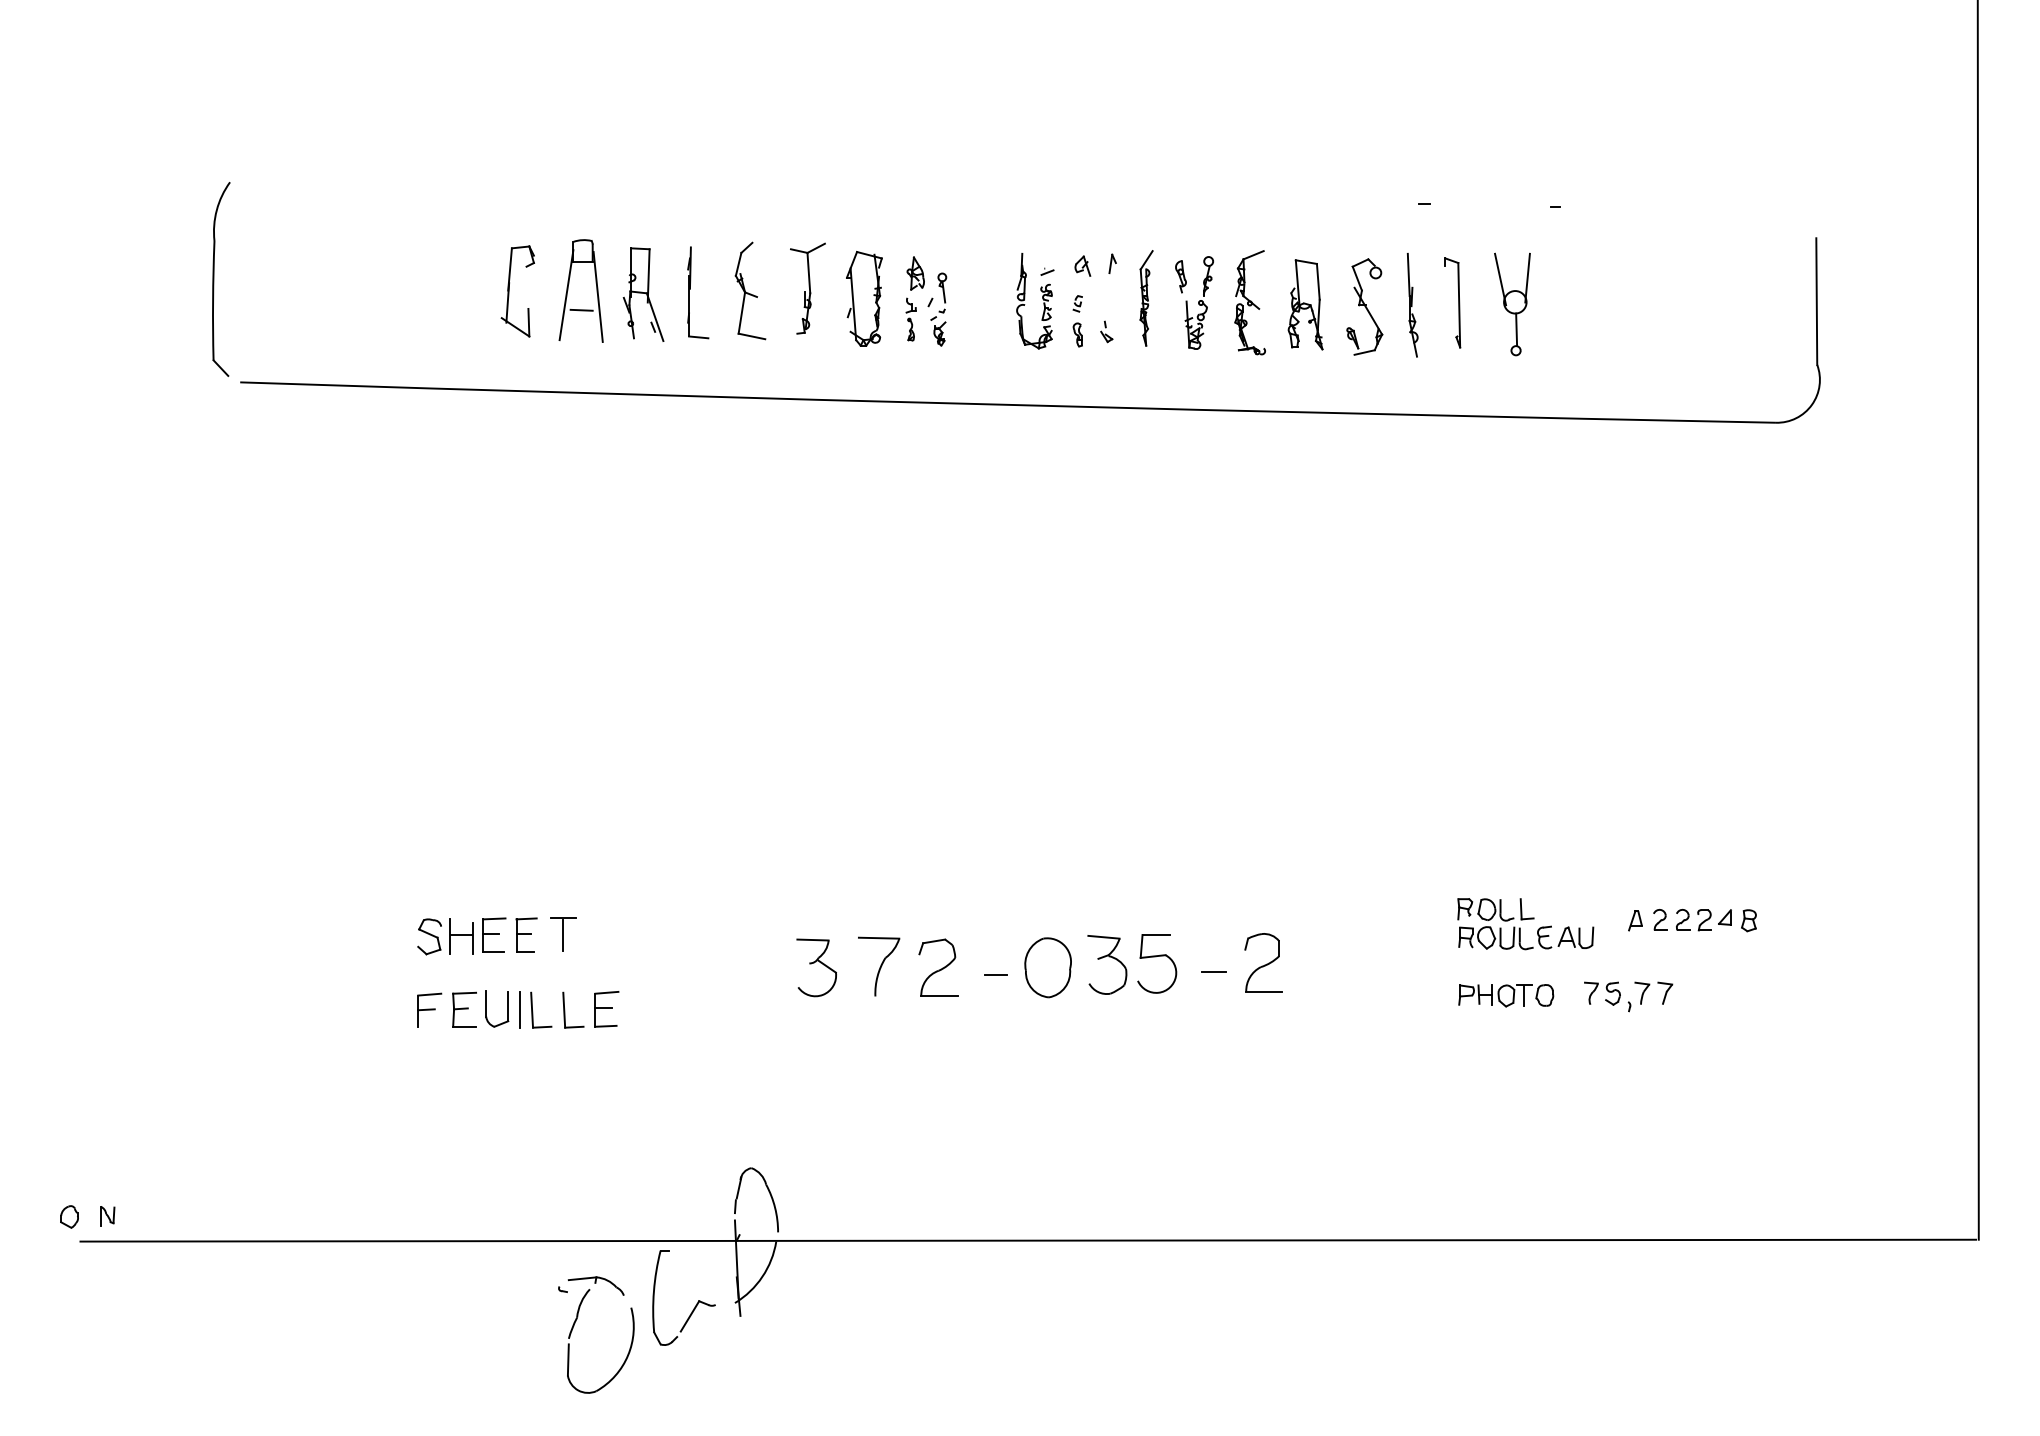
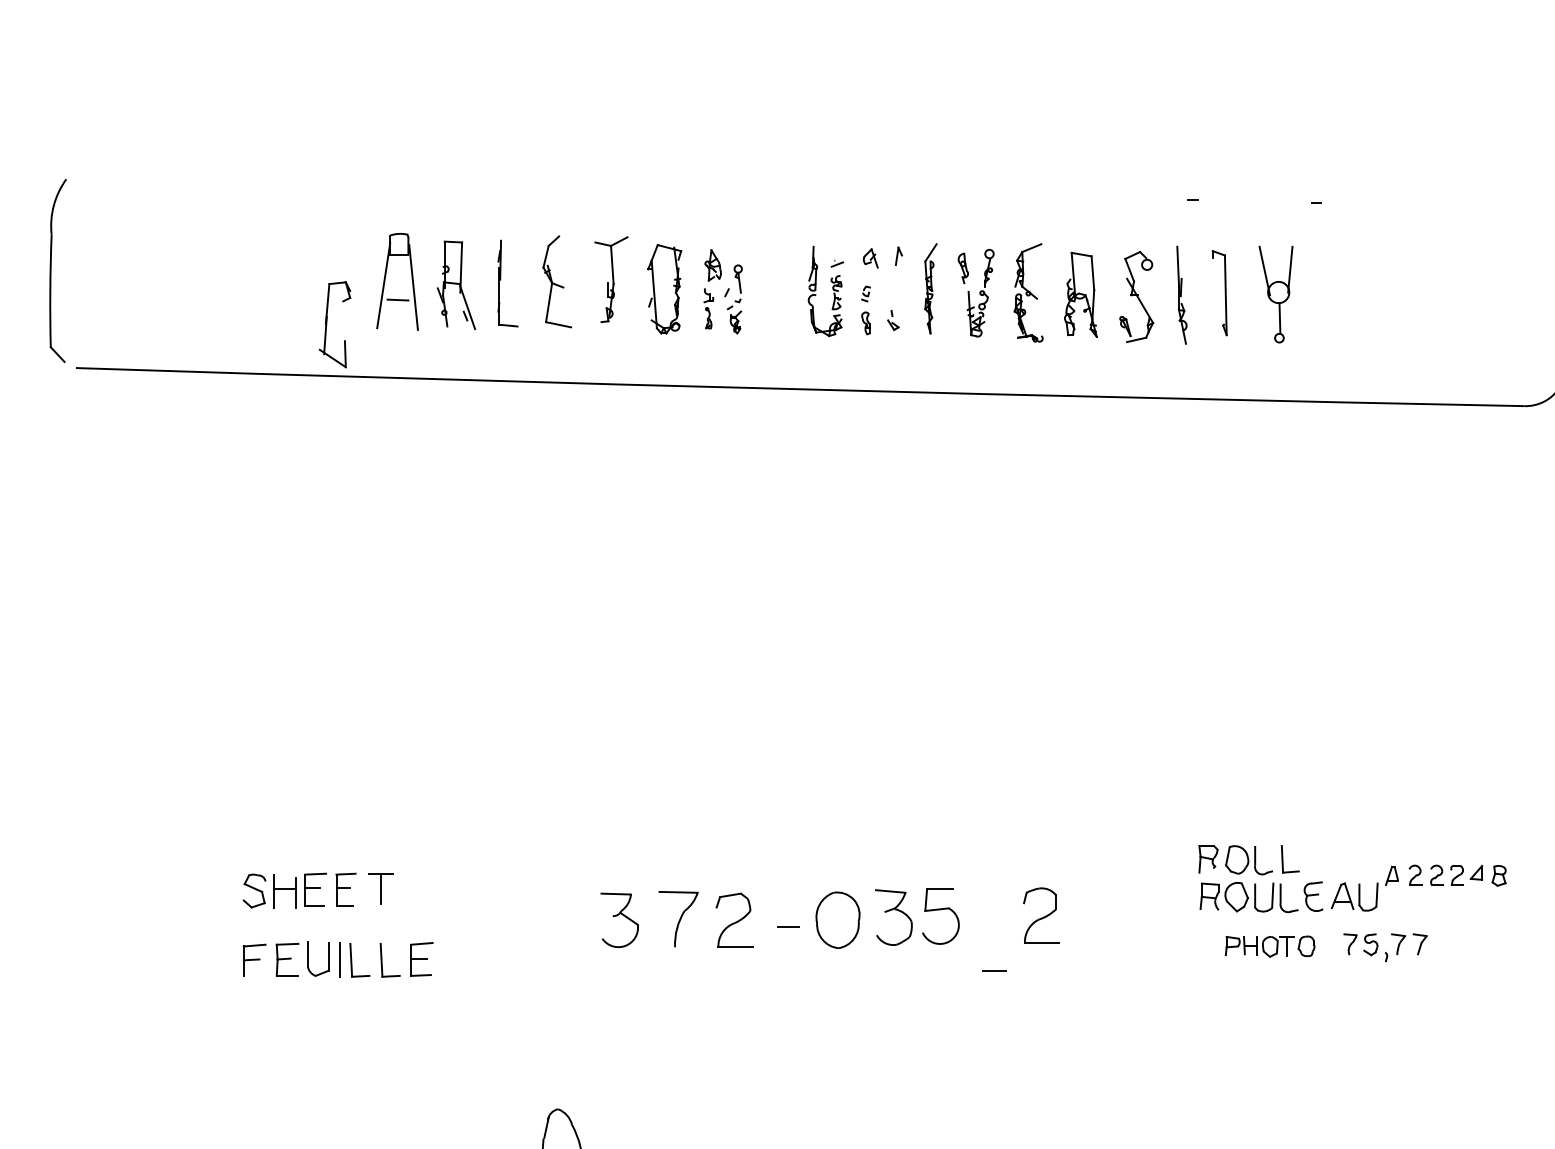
part: (509, 291) -> (327, 324), moved
part: (1525, 924) -> (1288, 879), size x1.4
line: (1213, 971) -> (994, 970), moved

